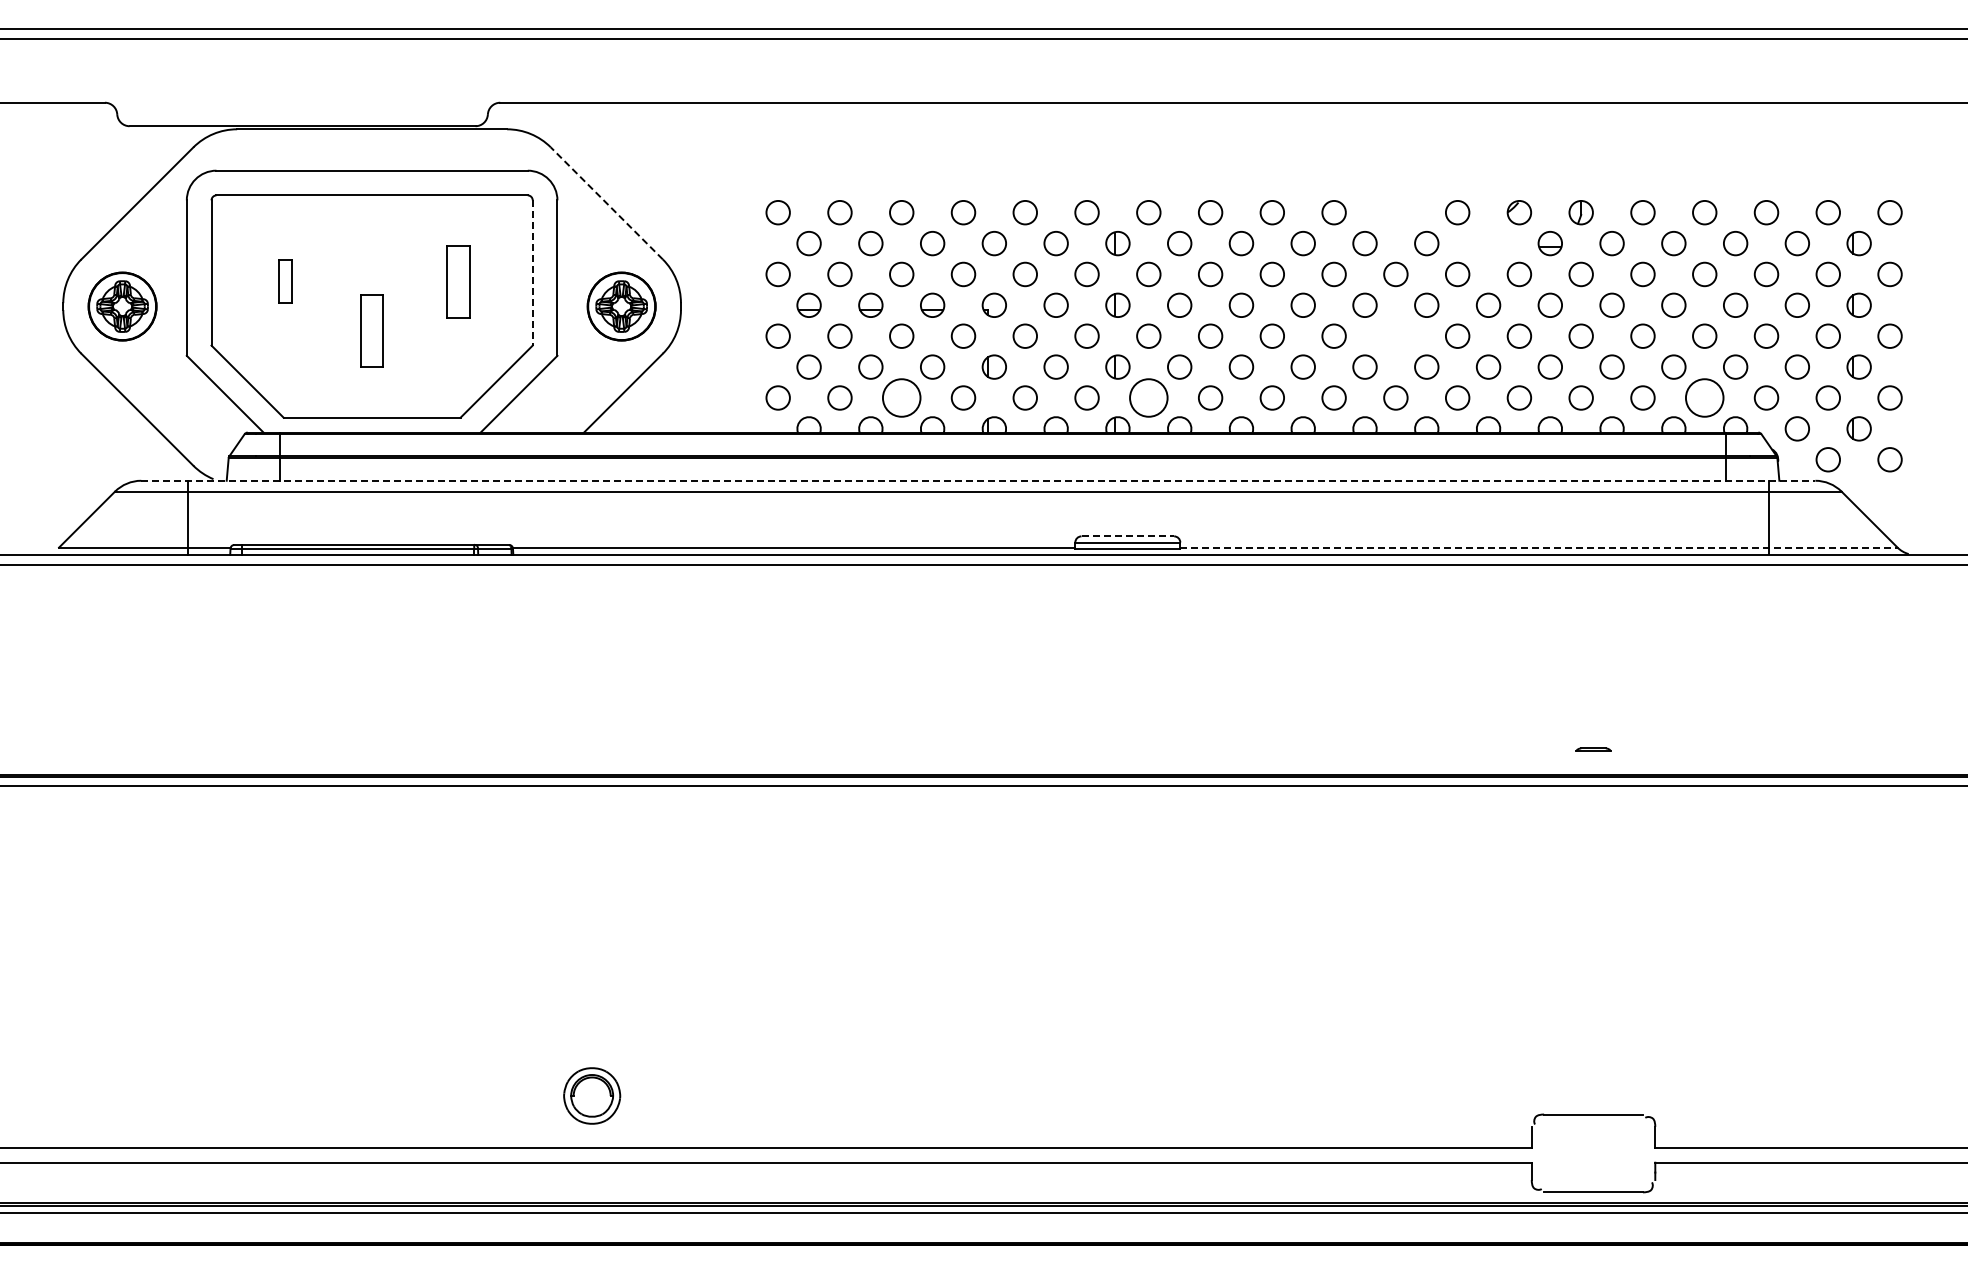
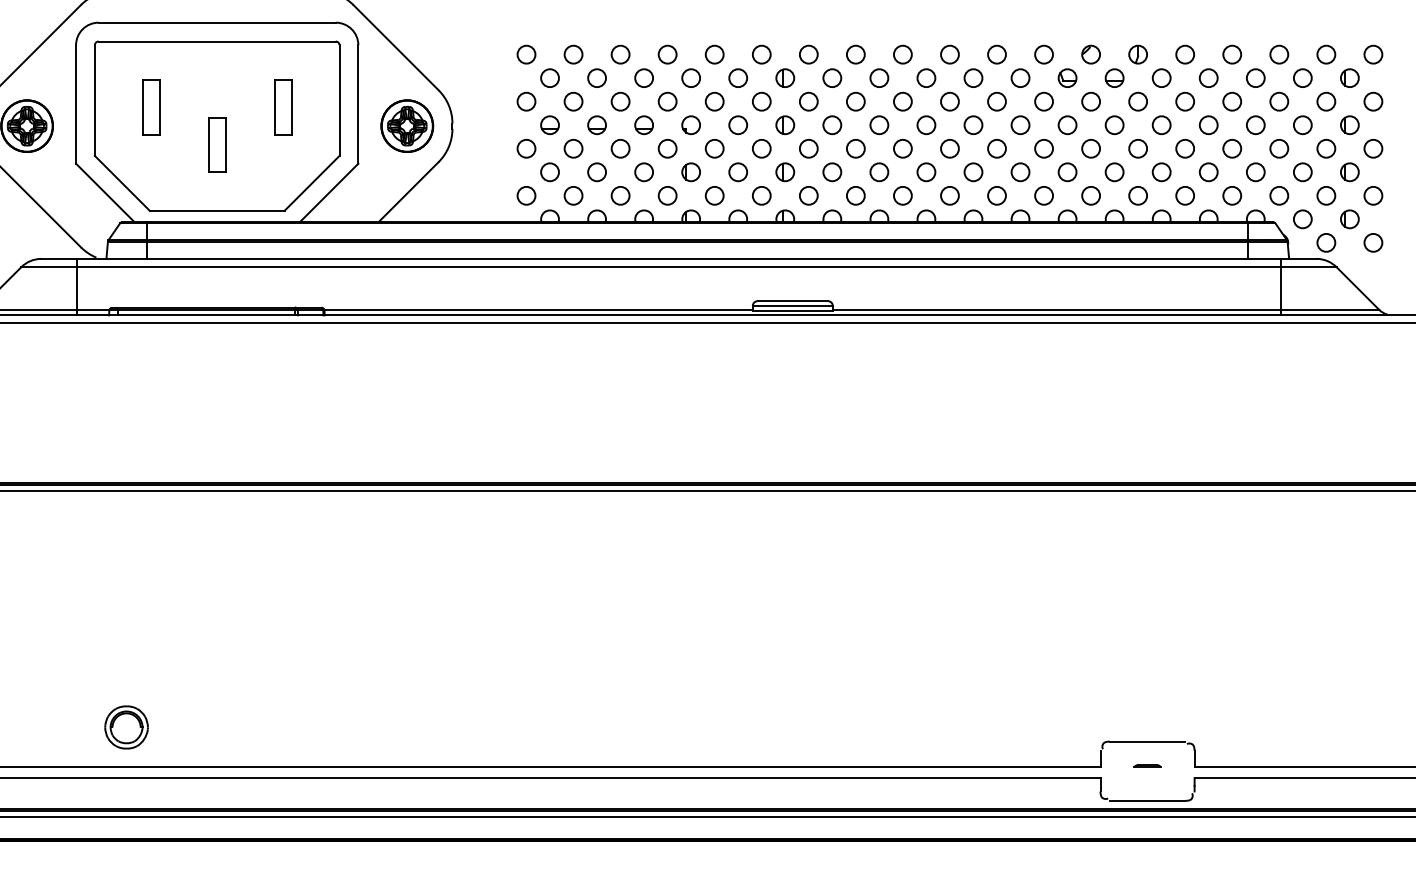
line: (606, 203) -> (395, 47), dashed -> solid
circle: (1395, 212) -> (996, 54), added
part: (1488, 243) -> (1067, 78), added
line: (532, 272) -> (339, 100), dashed -> solid
part: (285, 281) -> (151, 107), size x1.67
circle: (1395, 335) -> (996, 148), added
circle: (901, 397) -> (620, 195), size x0.62
circle: (1148, 397) -> (808, 195), size x0.62
circle: (1704, 397) -> (1232, 195), size x0.62
line: (978, 480) -> (679, 258), dashed -> solid
line: (1128, 536) -> (793, 301), dashed -> solid
line: (1538, 547) -> (1105, 309), dashed -> solid
line: (1593, 748) -> (1147, 765), moved
part: (592, 1095) -> (126, 727), moved

